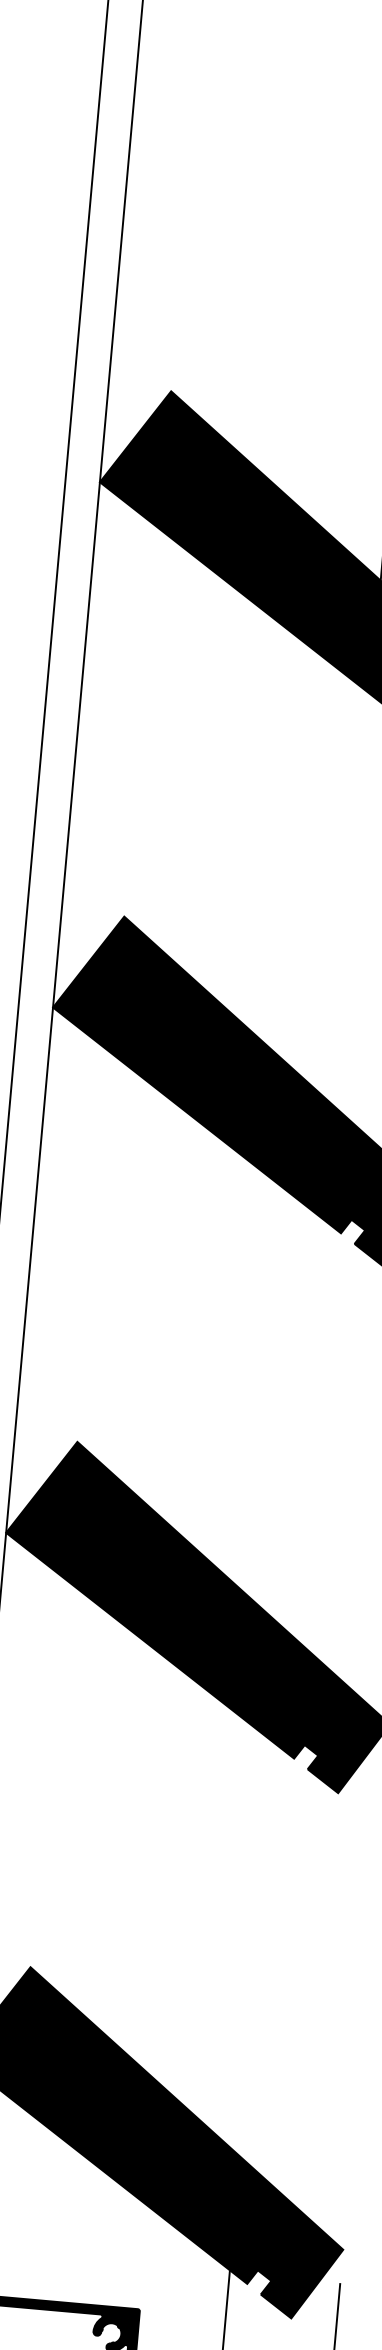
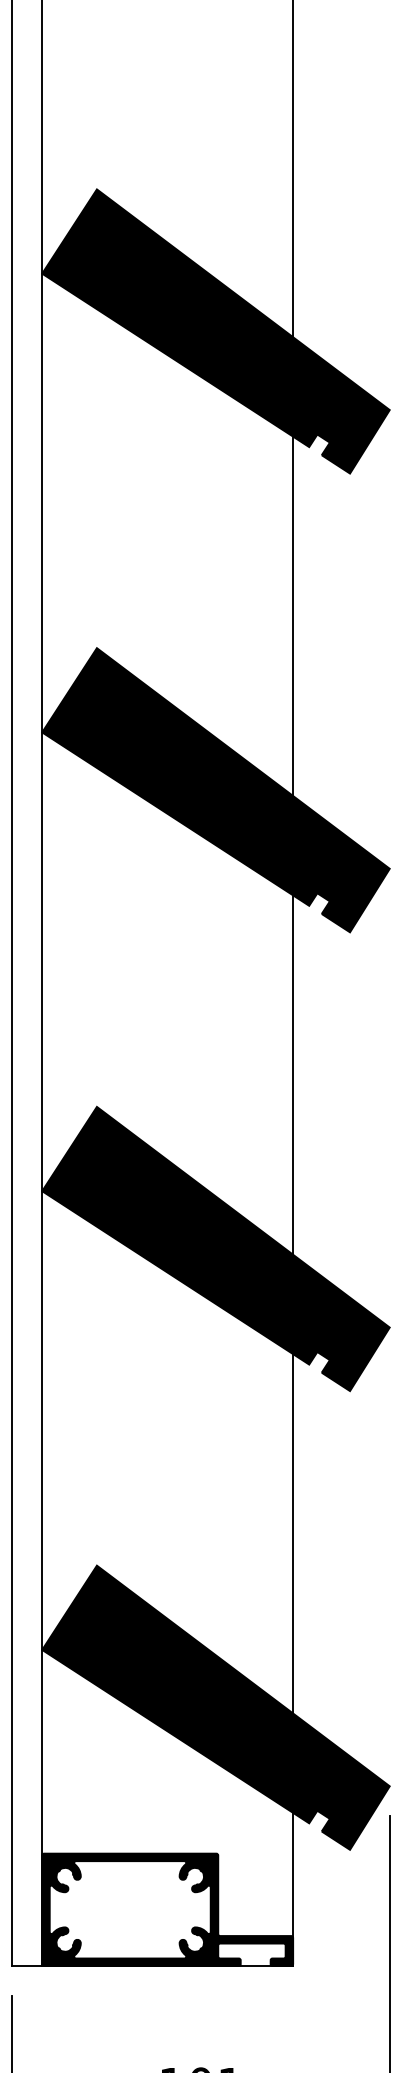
line: (352, 900) -> (293, 616), added
line: (305, 1424) -> (293, 1074), added
line: (258, 1950) -> (293, 1533), added

